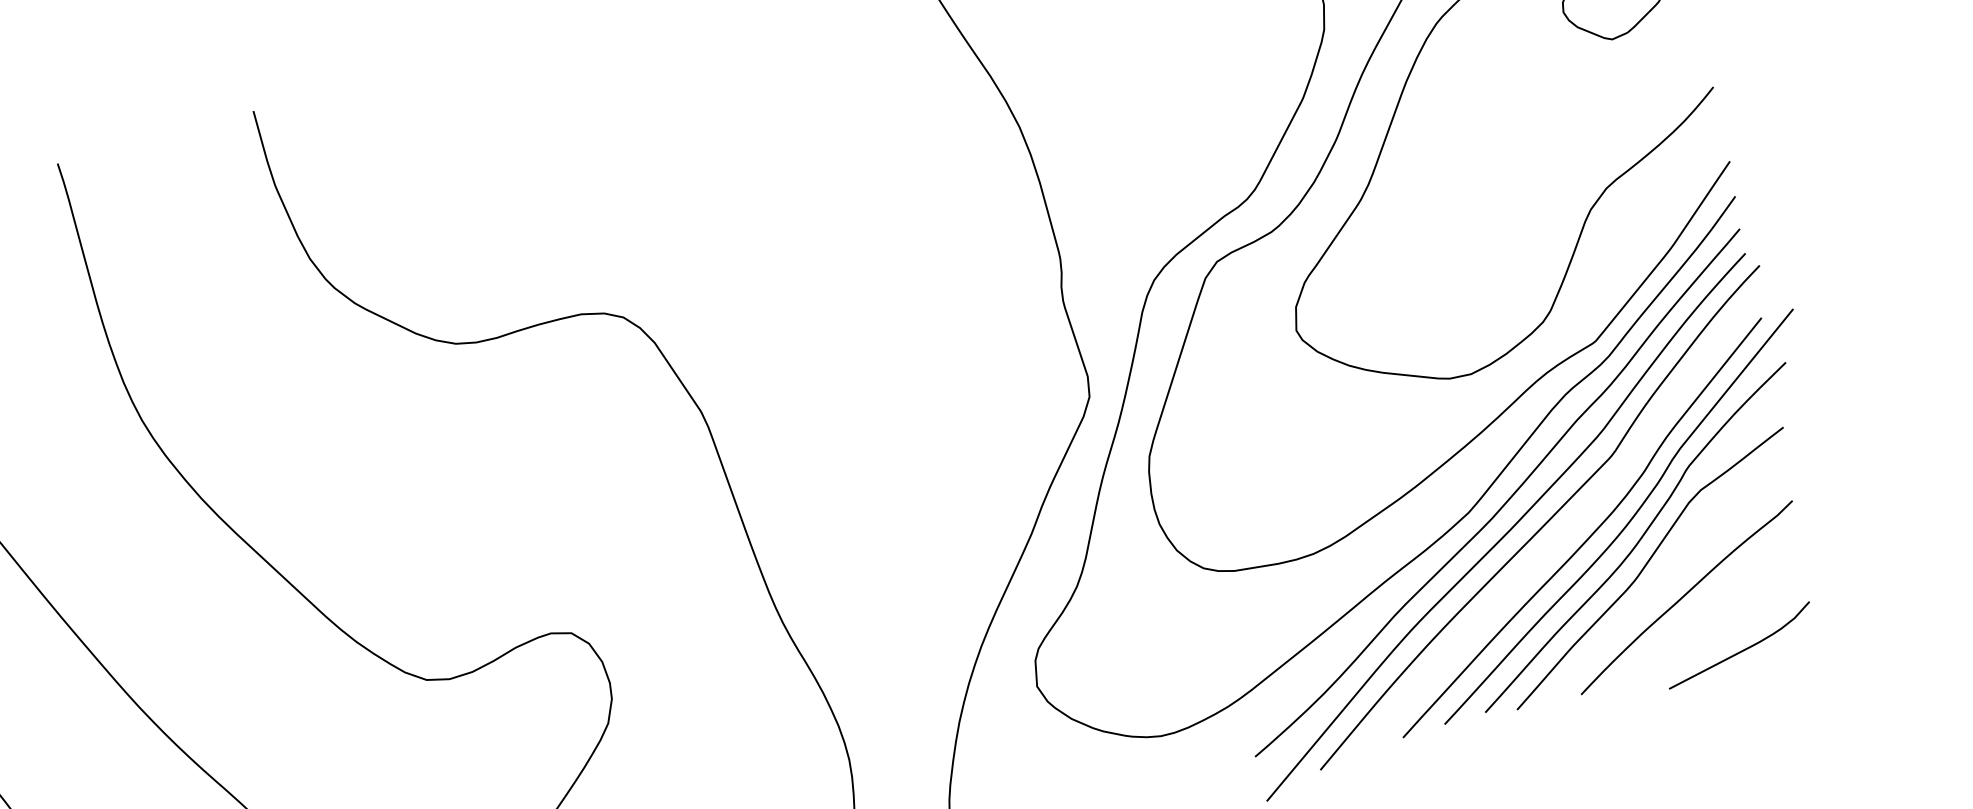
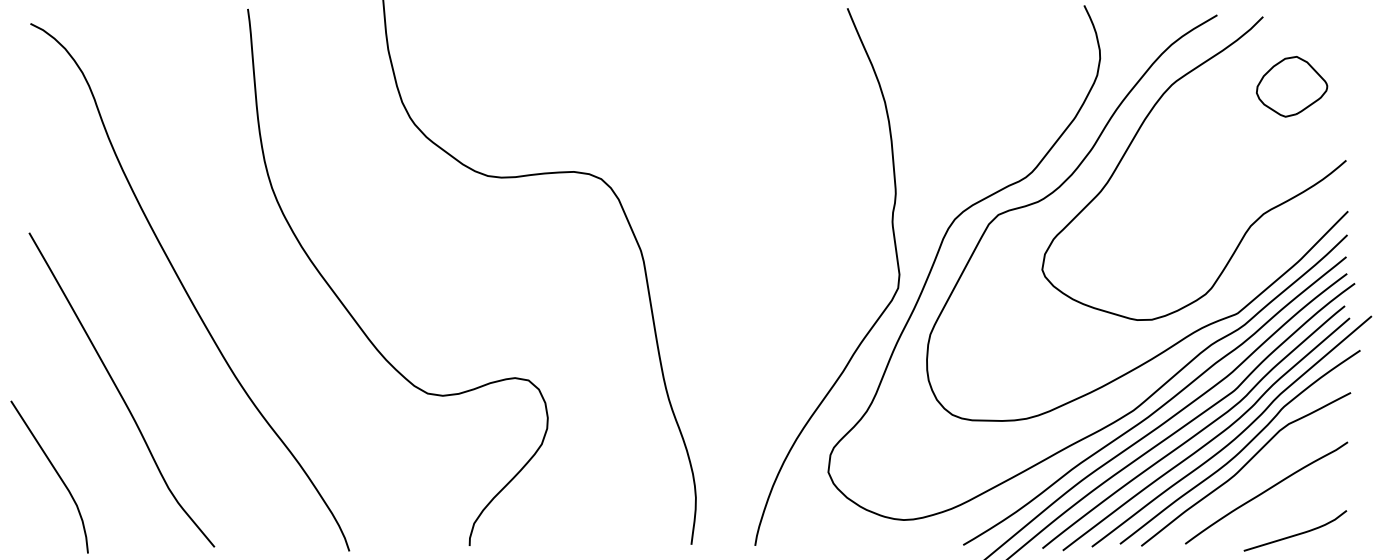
curve: (1569, 525) -> (1198, 431), added

